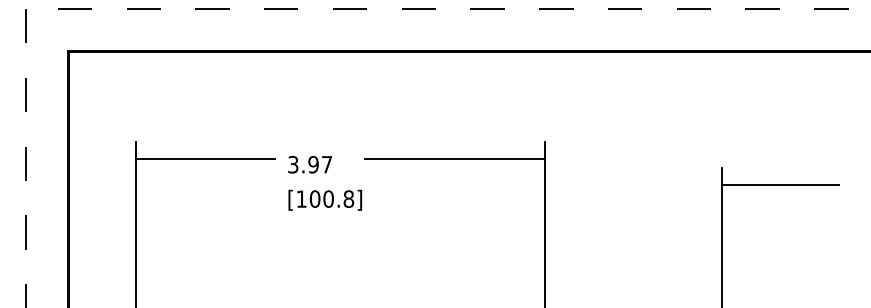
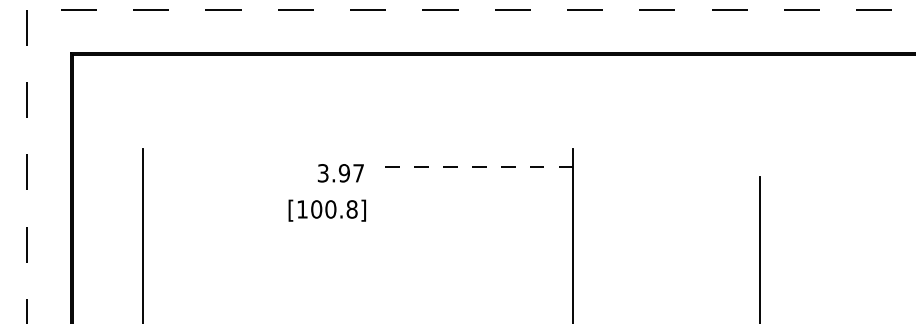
line: (204, 159) -> (215, 167), removed
line: (454, 159) -> (477, 167), solid -> dashed
text: (309, 164) -> (340, 173), moved
line: (780, 185) -> (820, 195), removed
text: (324, 199) -> (326, 209), moved

